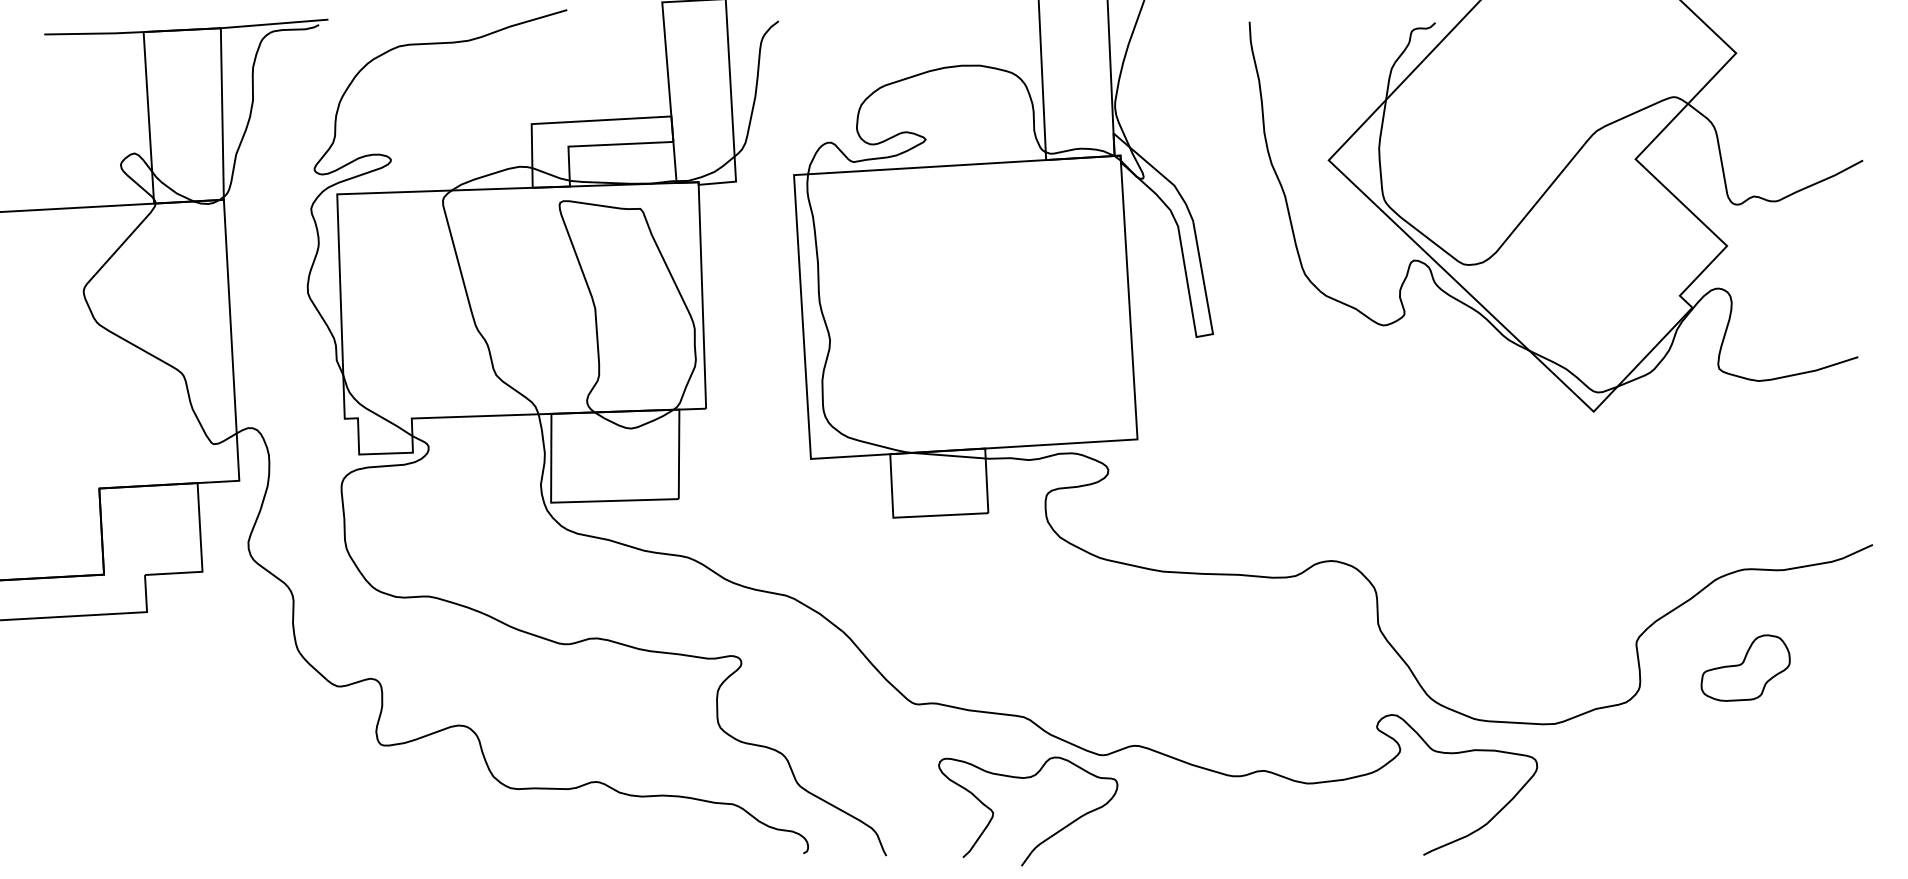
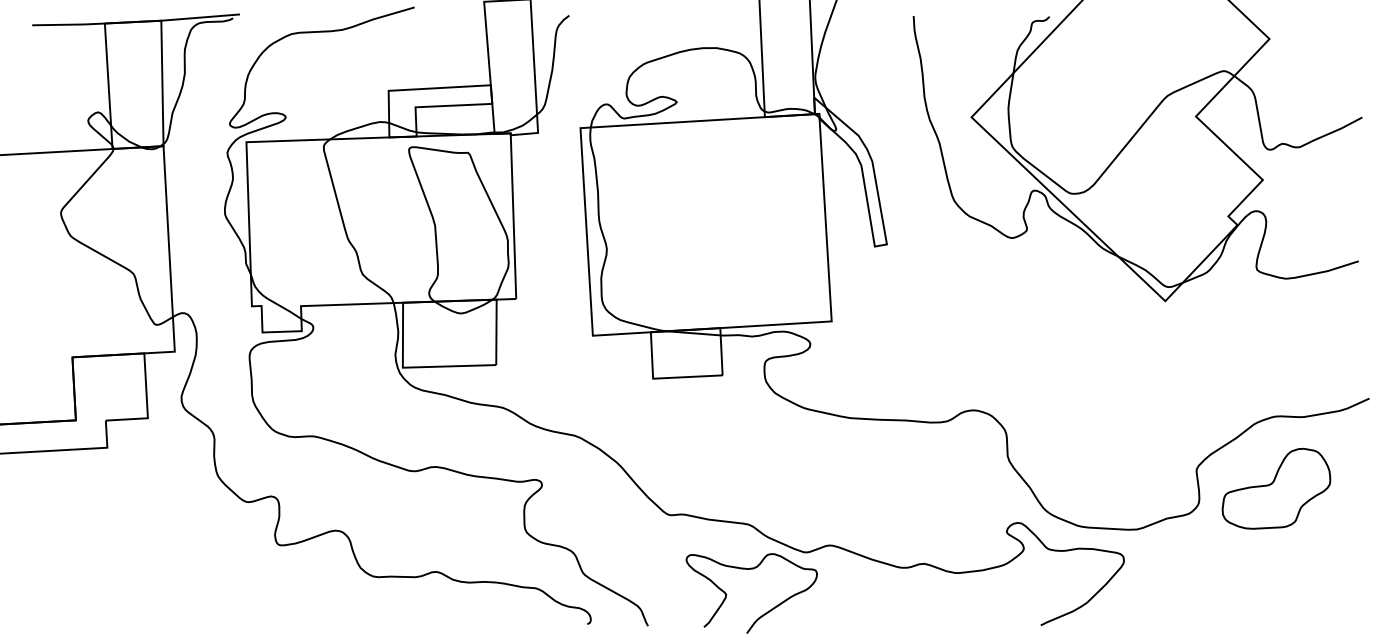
part: (1745, 667) -> (1276, 488), size x1.67

